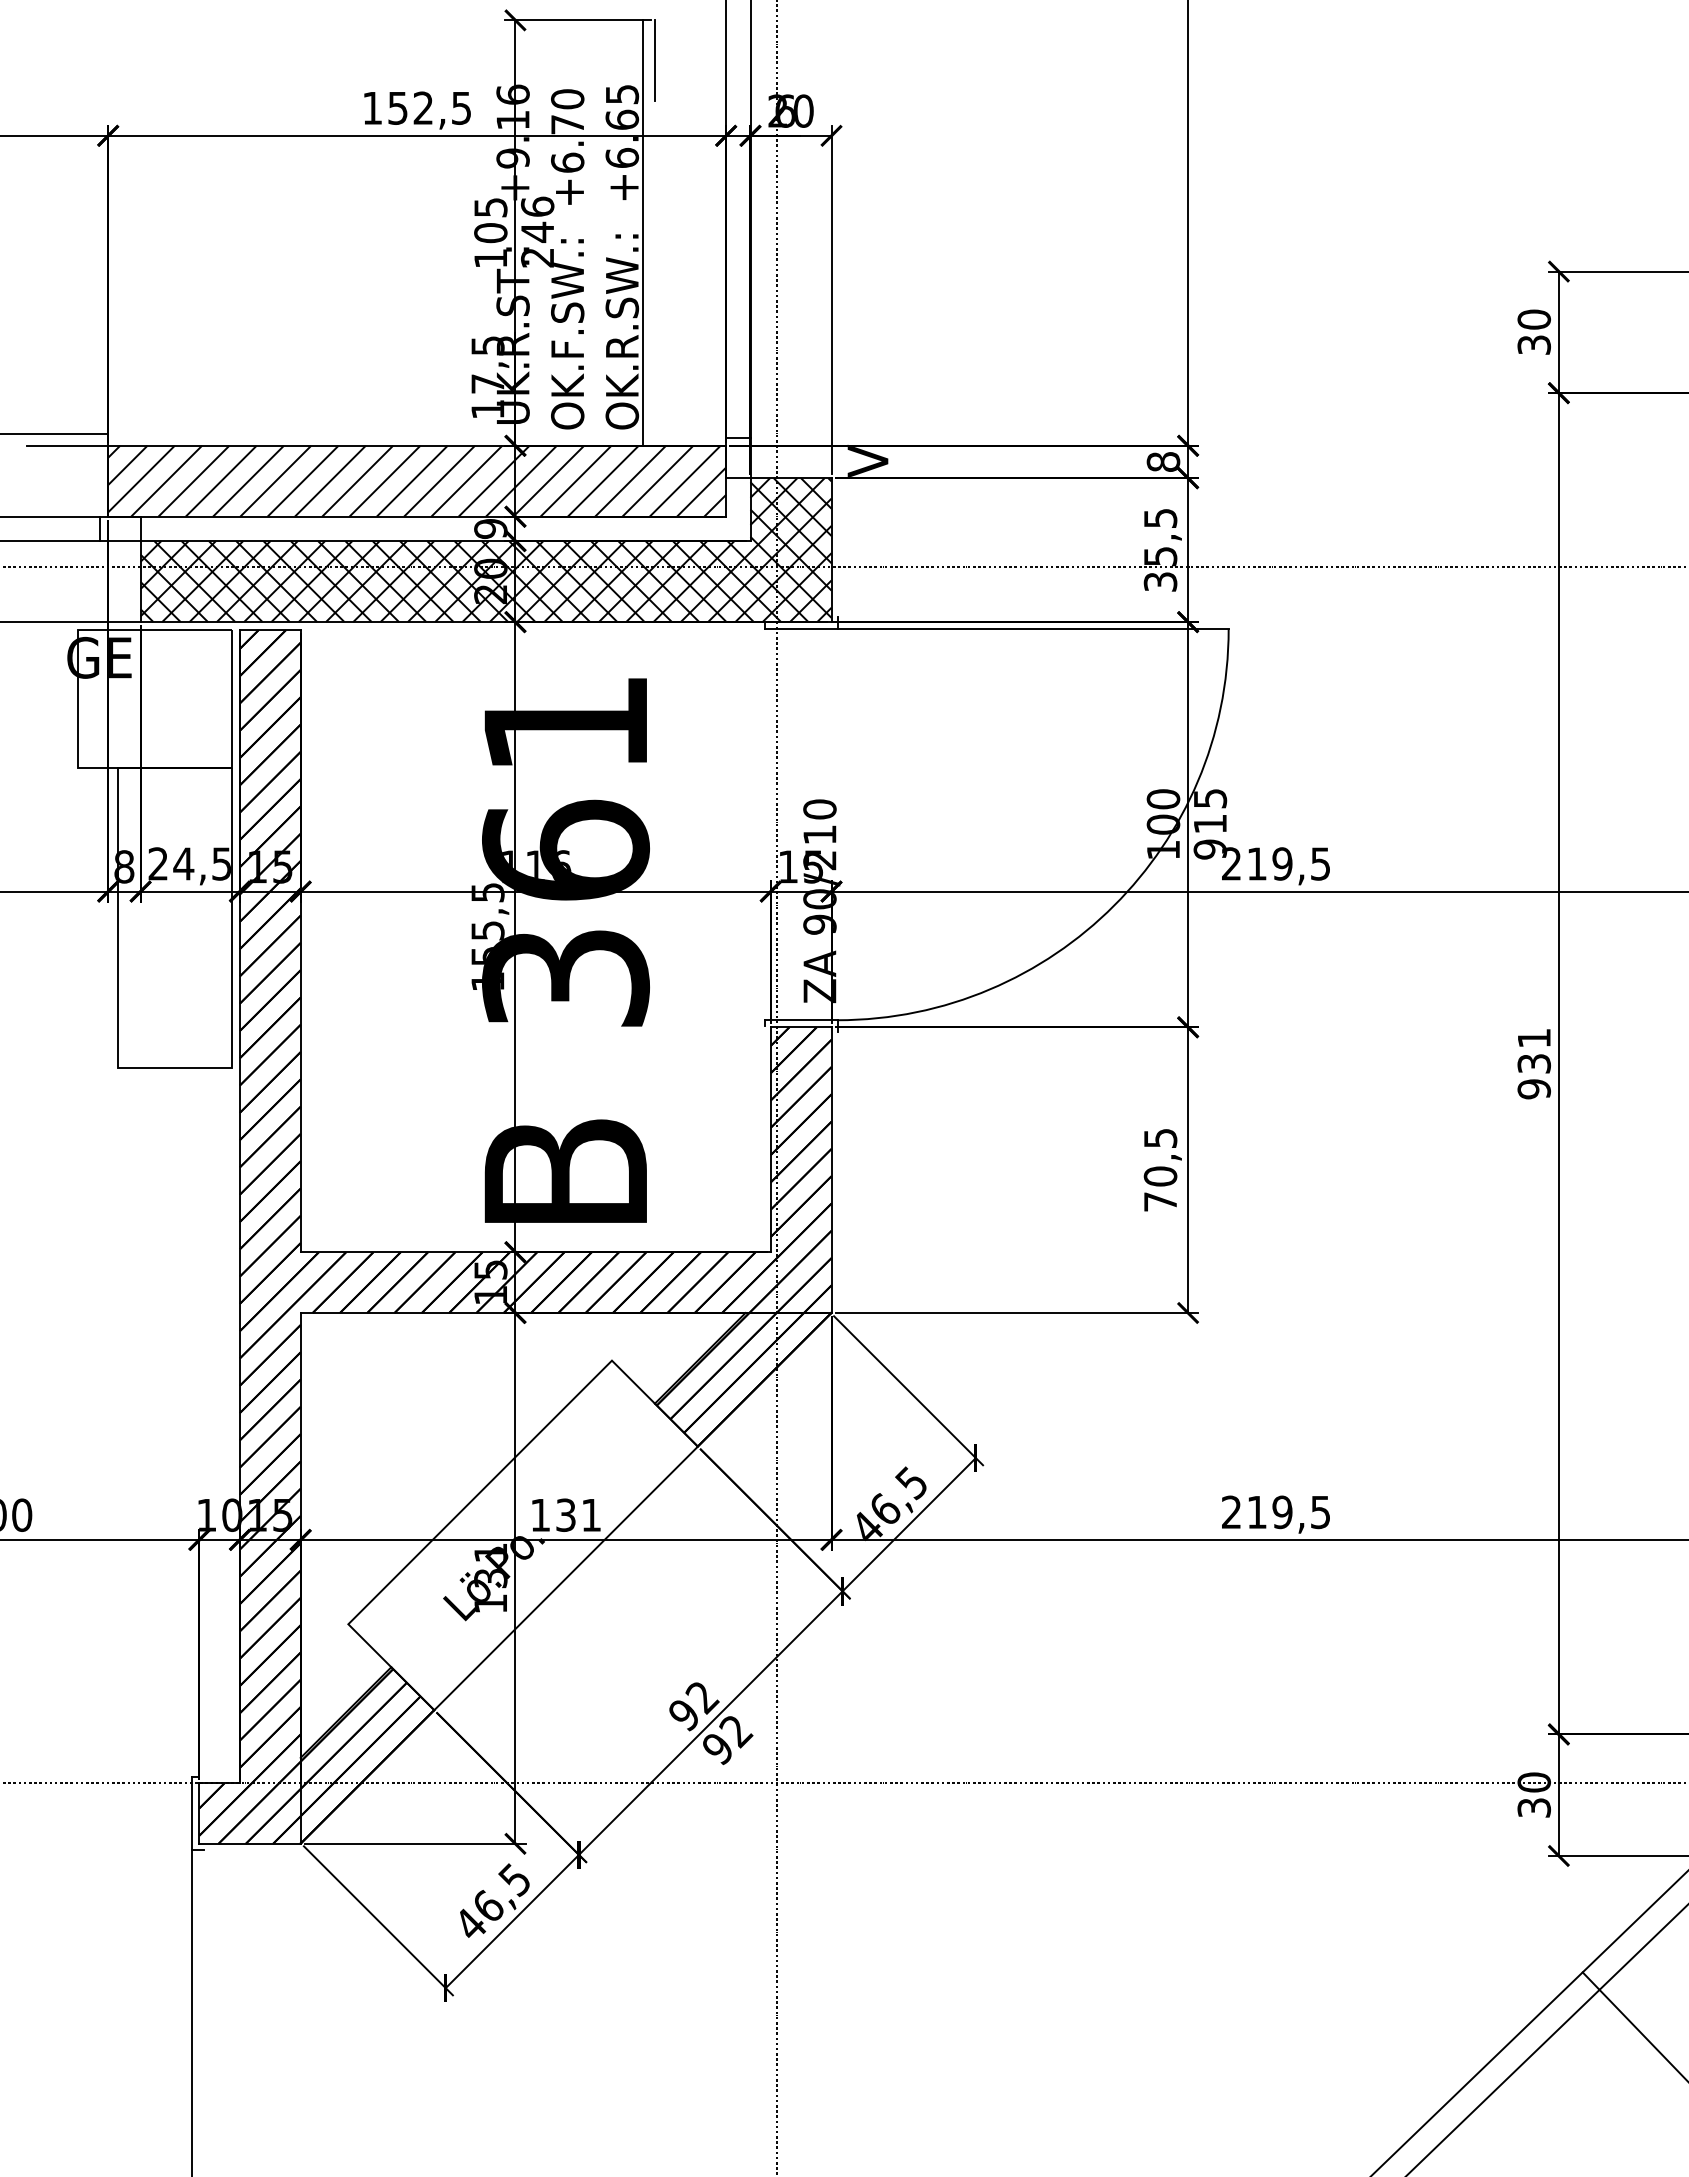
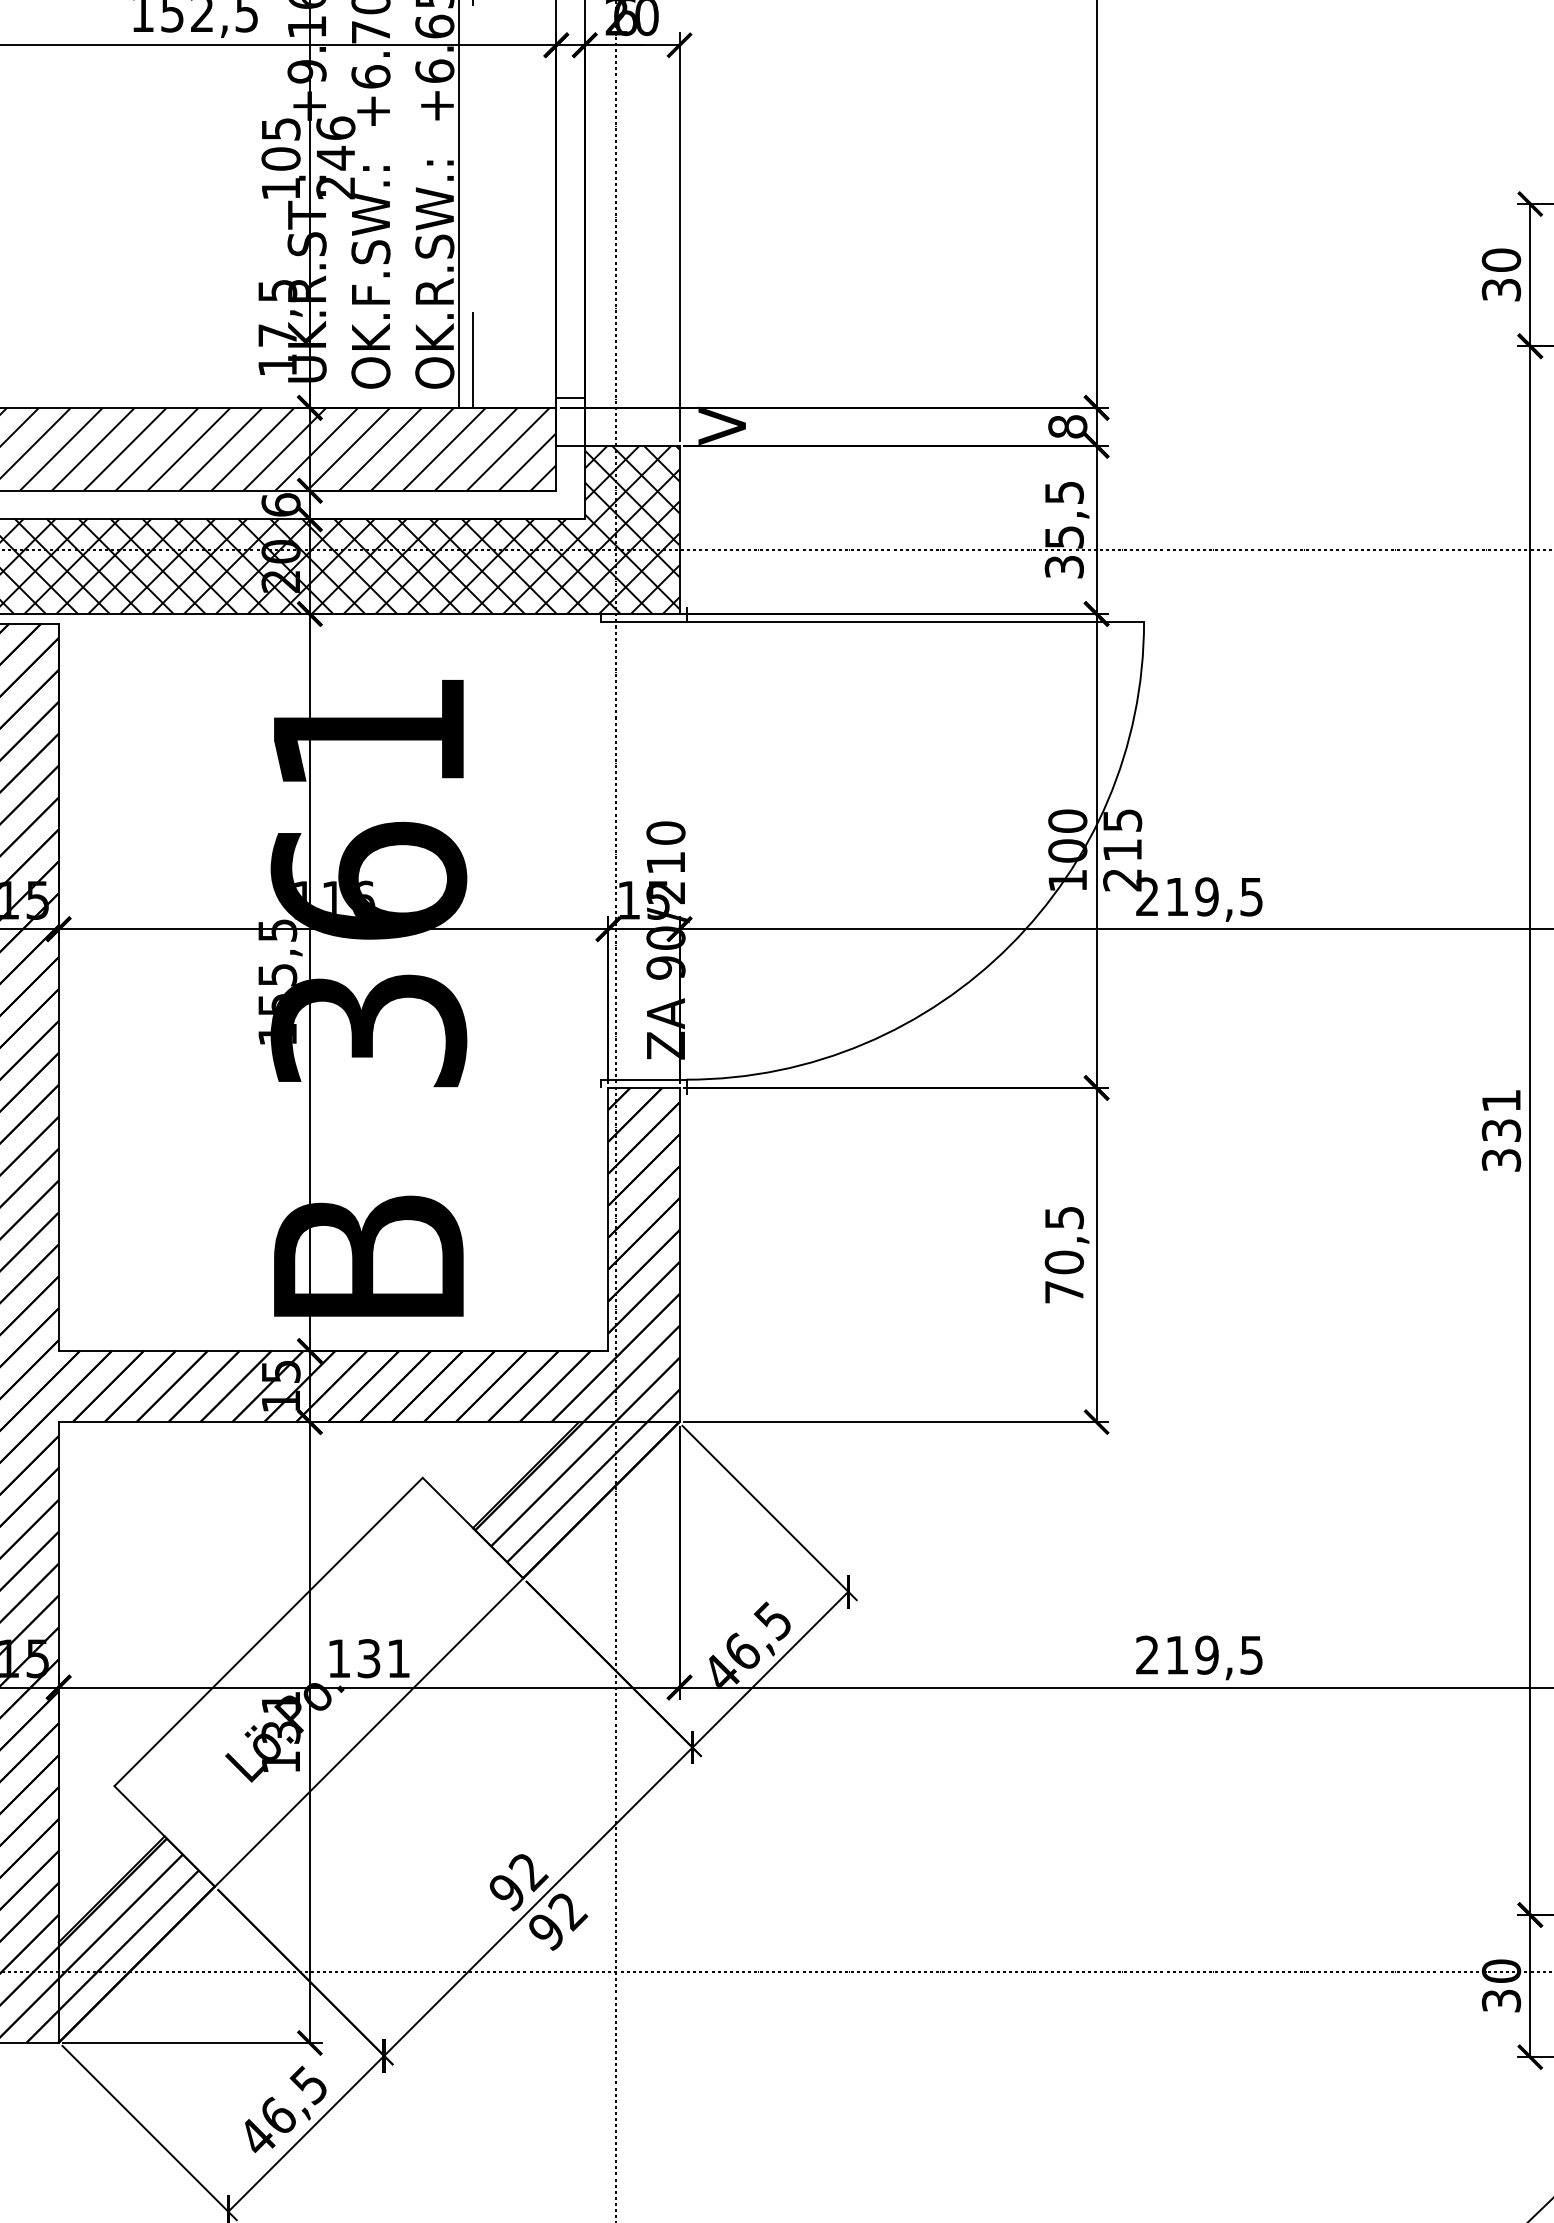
line: (655, 404) -> (473, 359), added
text: (490, 528) -> (280, 504), 9 -> 6
text: (1210, 849) -> (1122, 879), 915 -> 215
text: (1533, 1089) -> (1500, 1160), 931 -> 331

